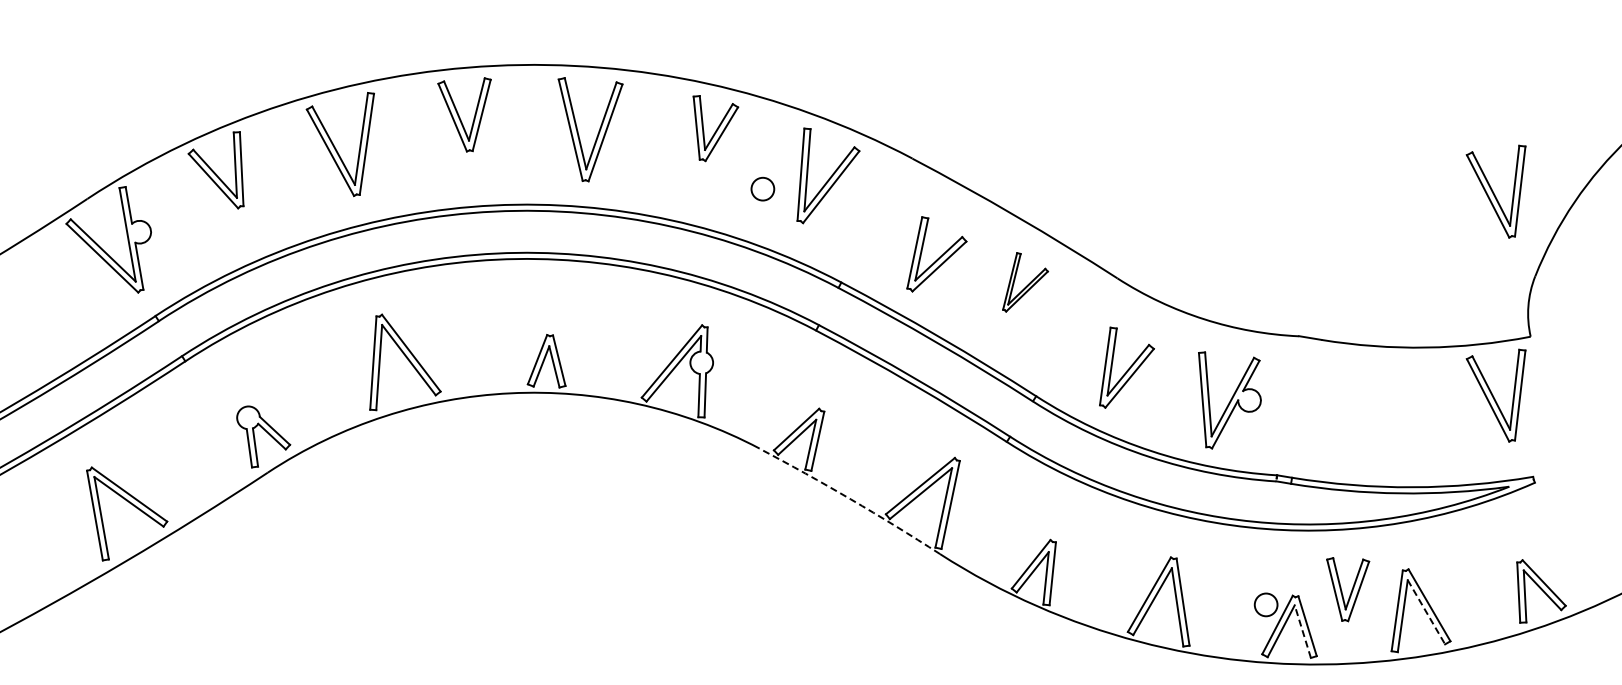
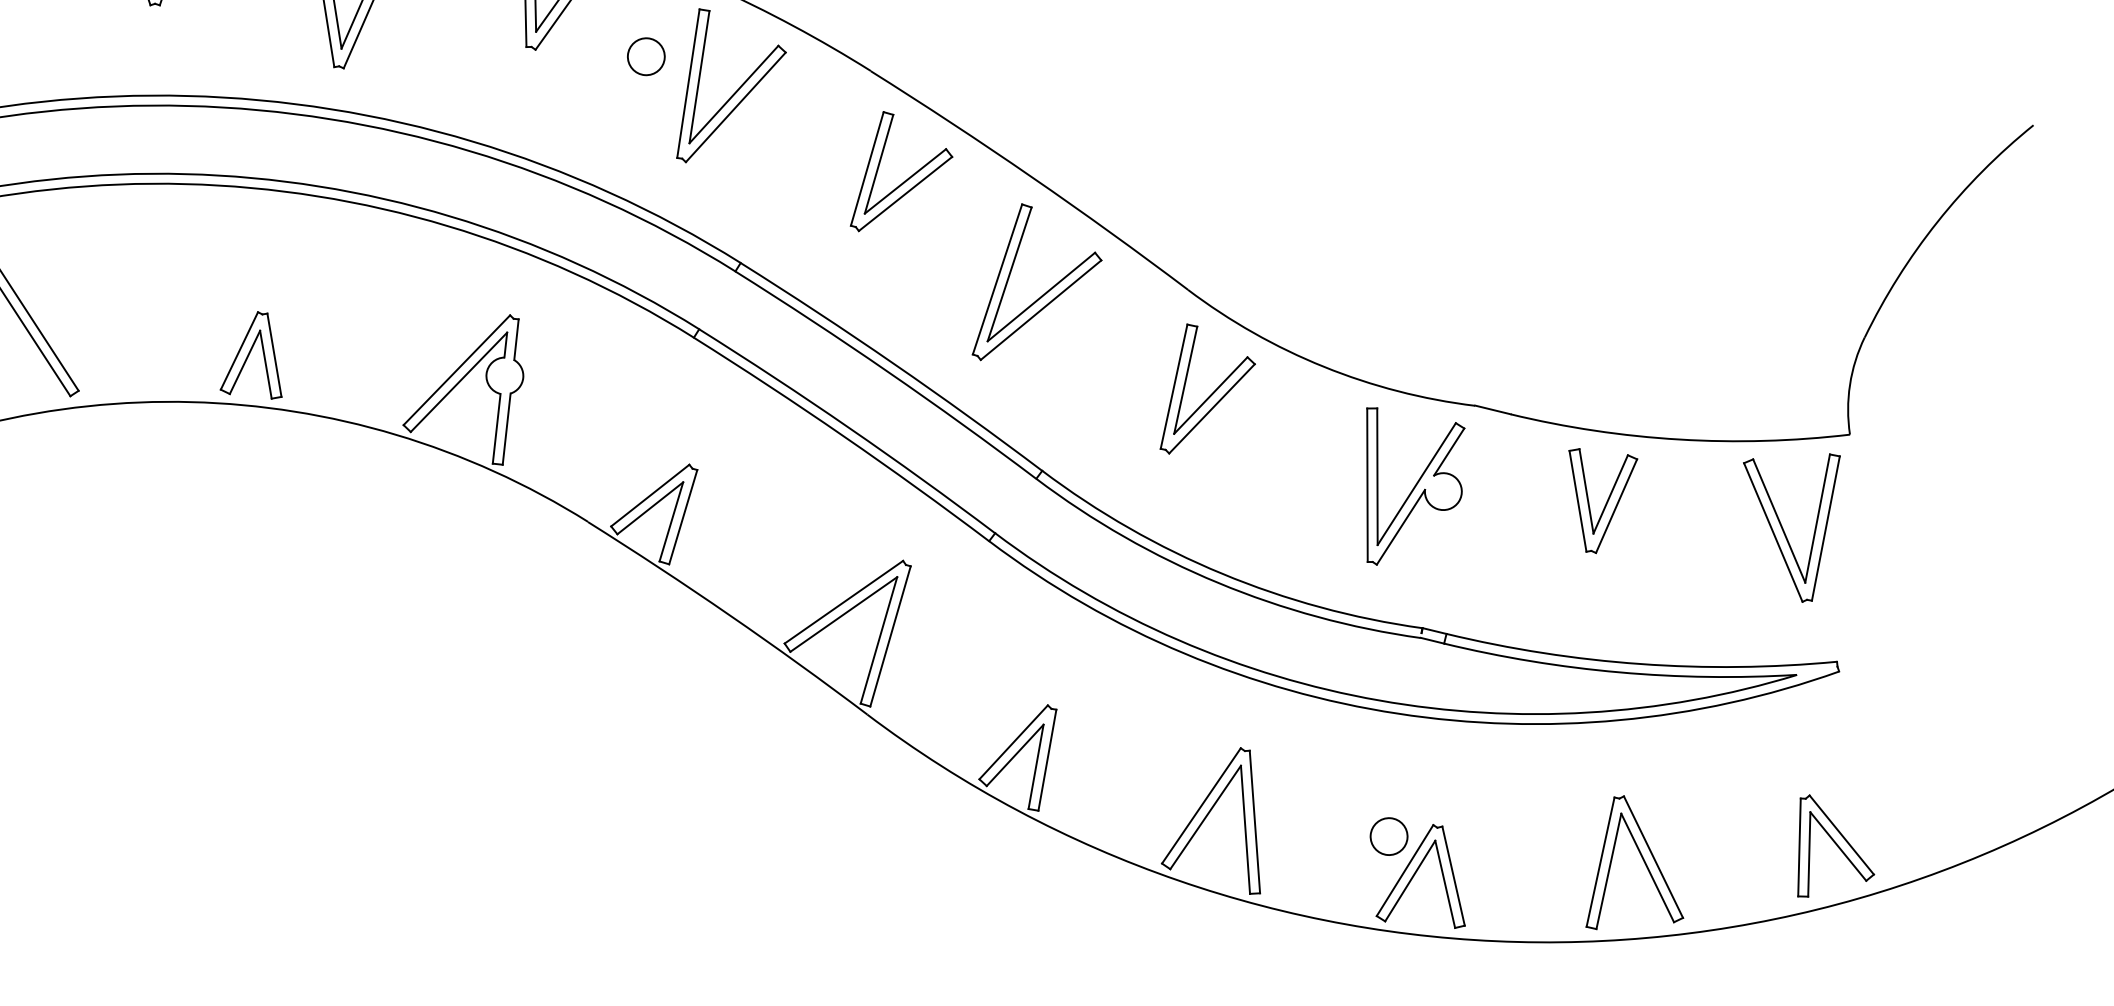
circle: (762, 188) -> (645, 55), moved
part: (1495, 191) -> (1810, 195), removed
part: (936, 254) -> (902, 174), moved
part: (1025, 282) -> (1038, 285), size x1.67
part: (1126, 367) -> (1208, 390), moved
part: (1229, 400) -> (1410, 489), moved
arc: (850, 499) -> (729, 615), dashed -> solid
part: (1348, 589) -> (1600, 501), moved
line: (1426, 612) -> (1647, 868), dashed -> solid
line: (1302, 631) -> (1444, 884), dashed -> solid

